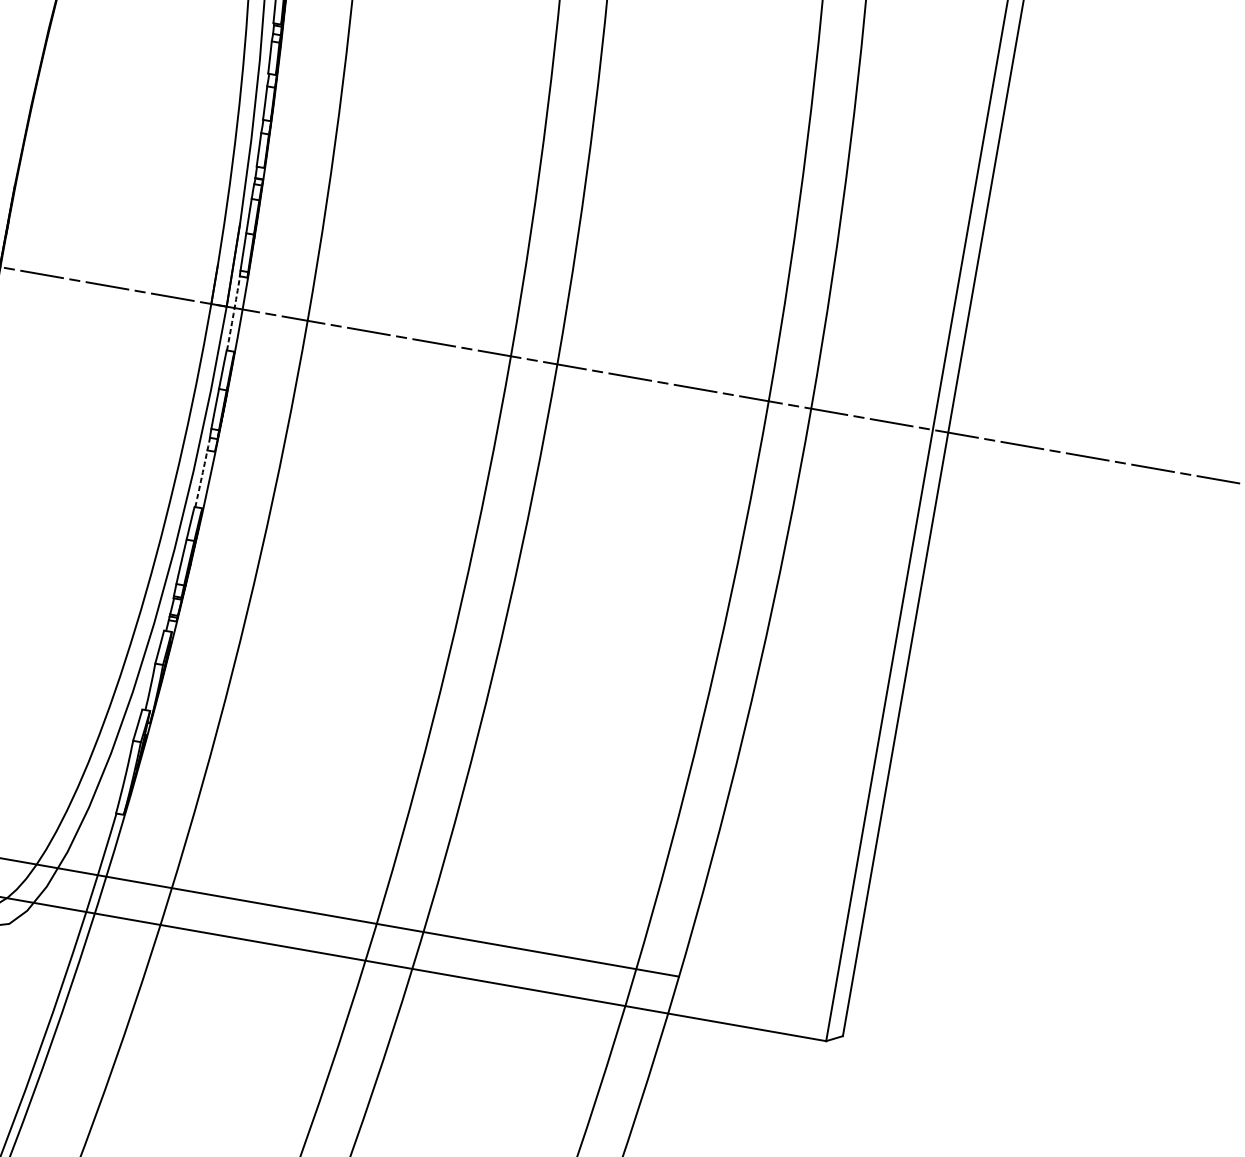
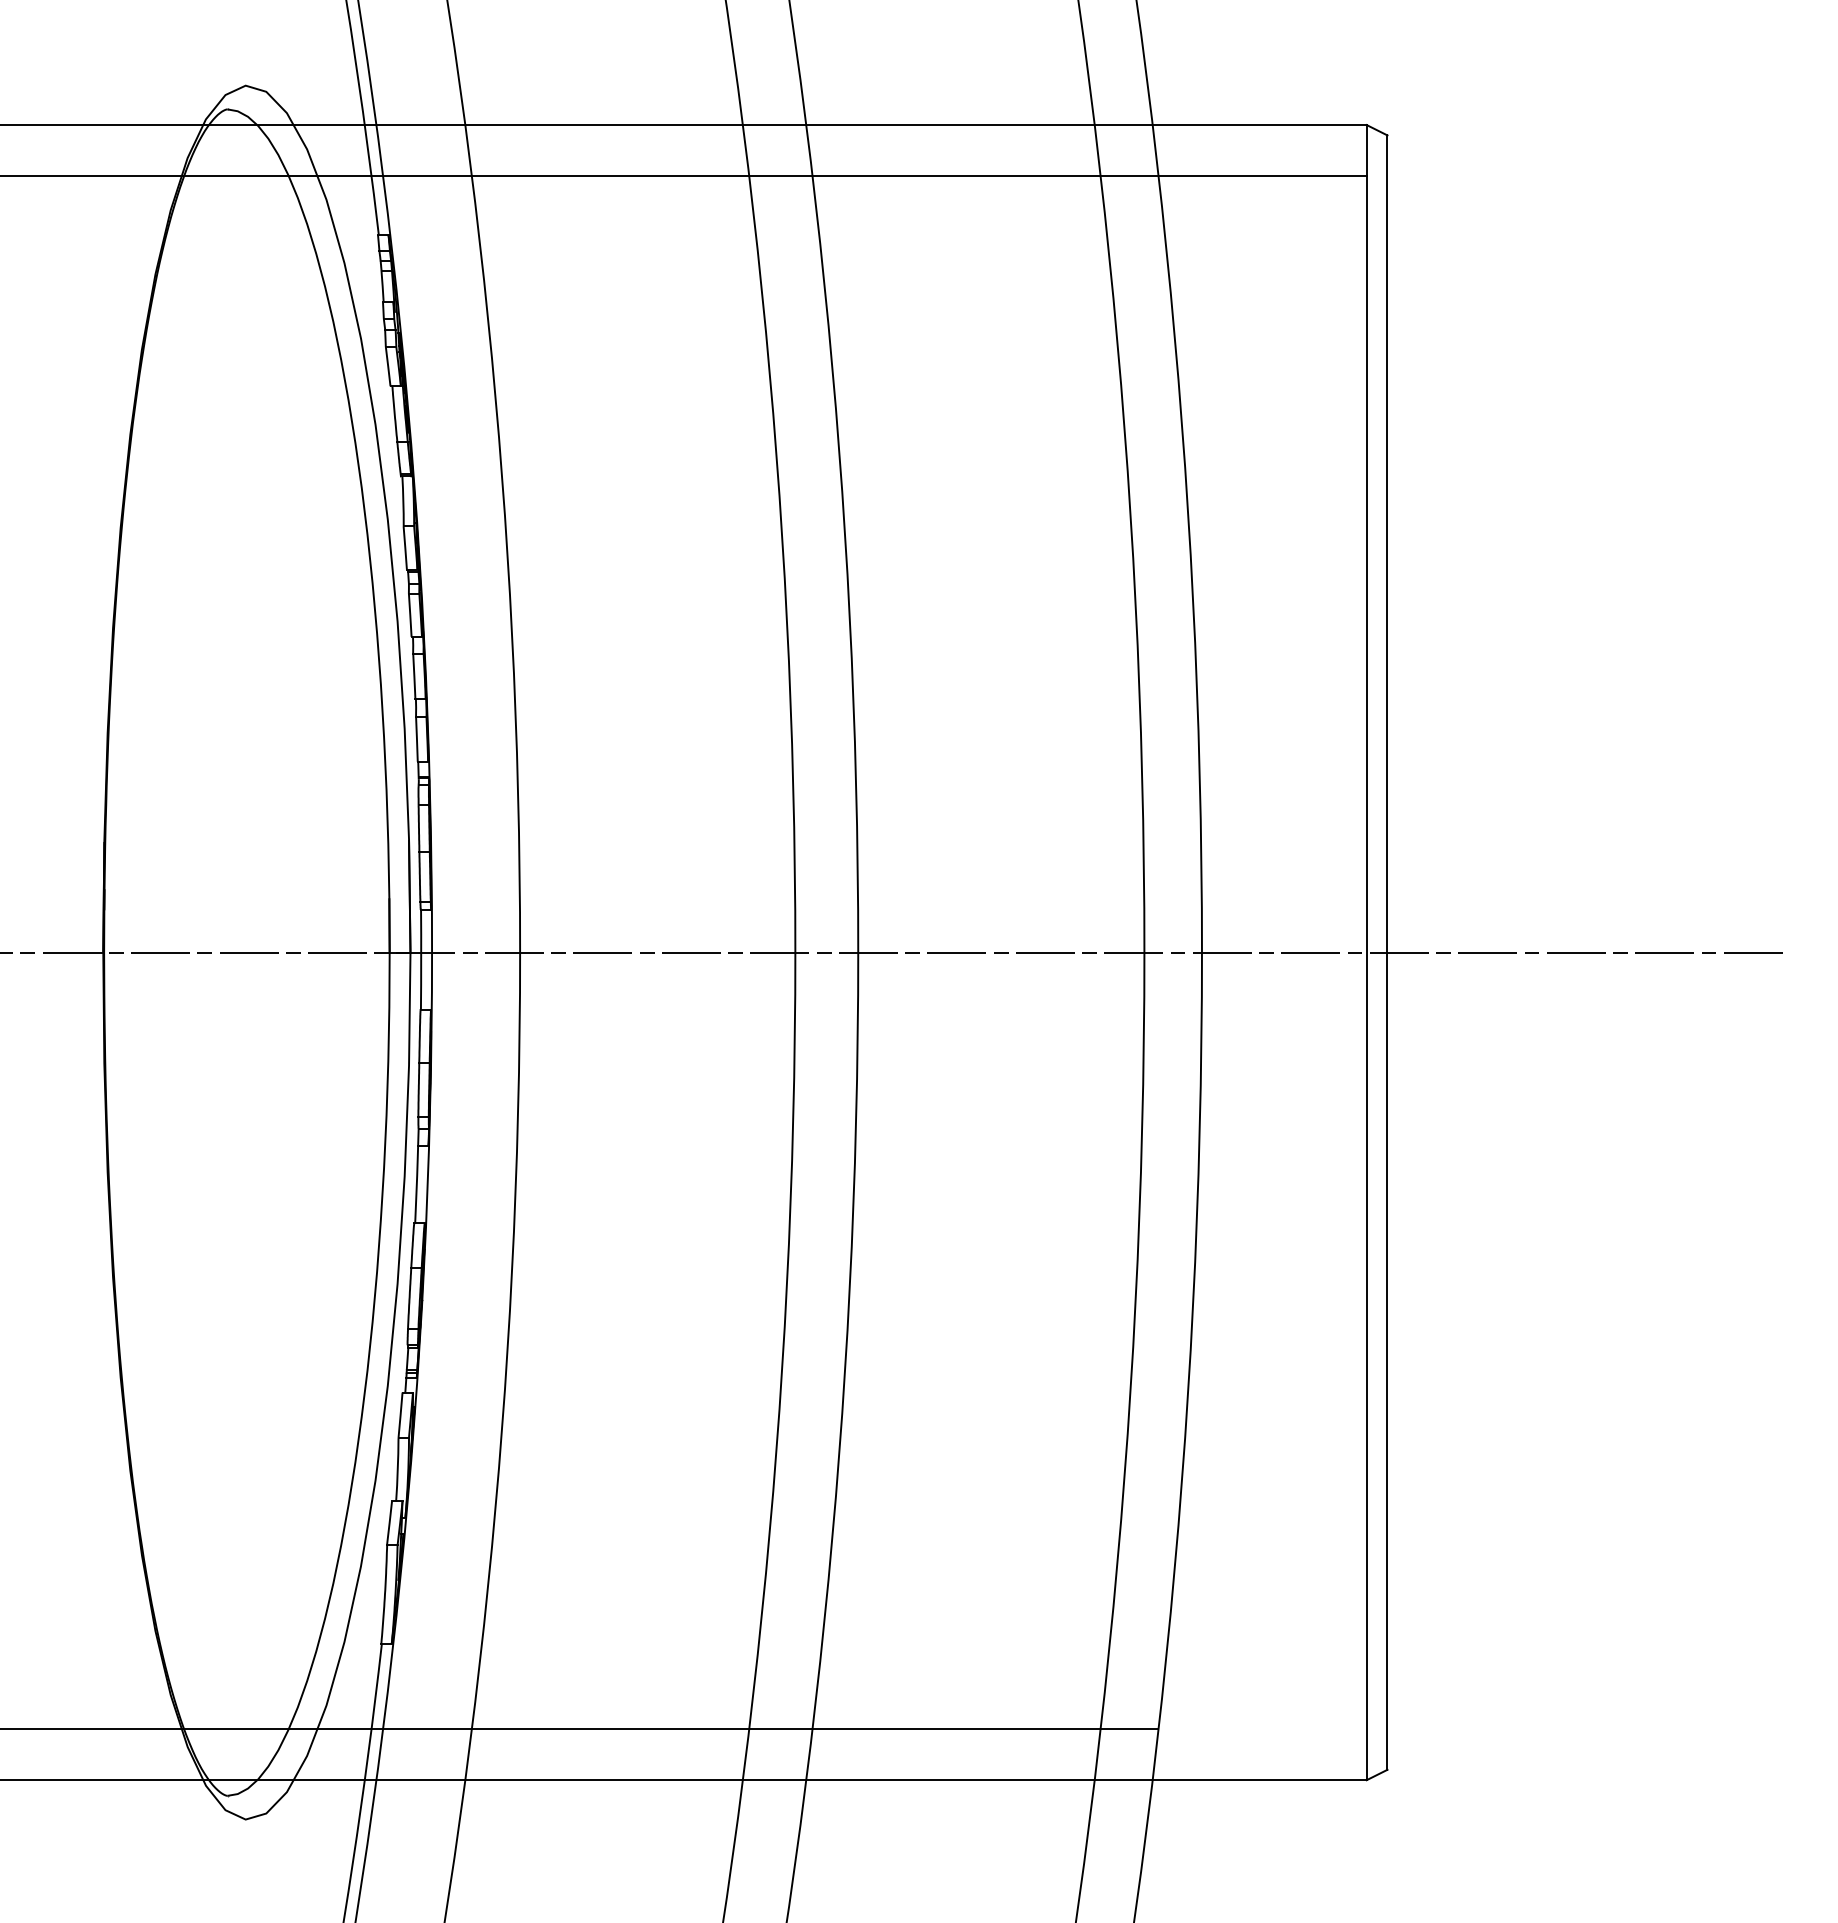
arc: (233, 313) -> (421, 959), dashed -> solid
arc: (203, 472) -> (417, 1175), dashed -> solid

